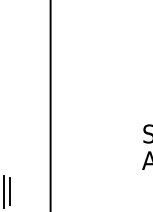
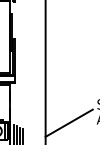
line: (91, 166) -> (68, 122), added

